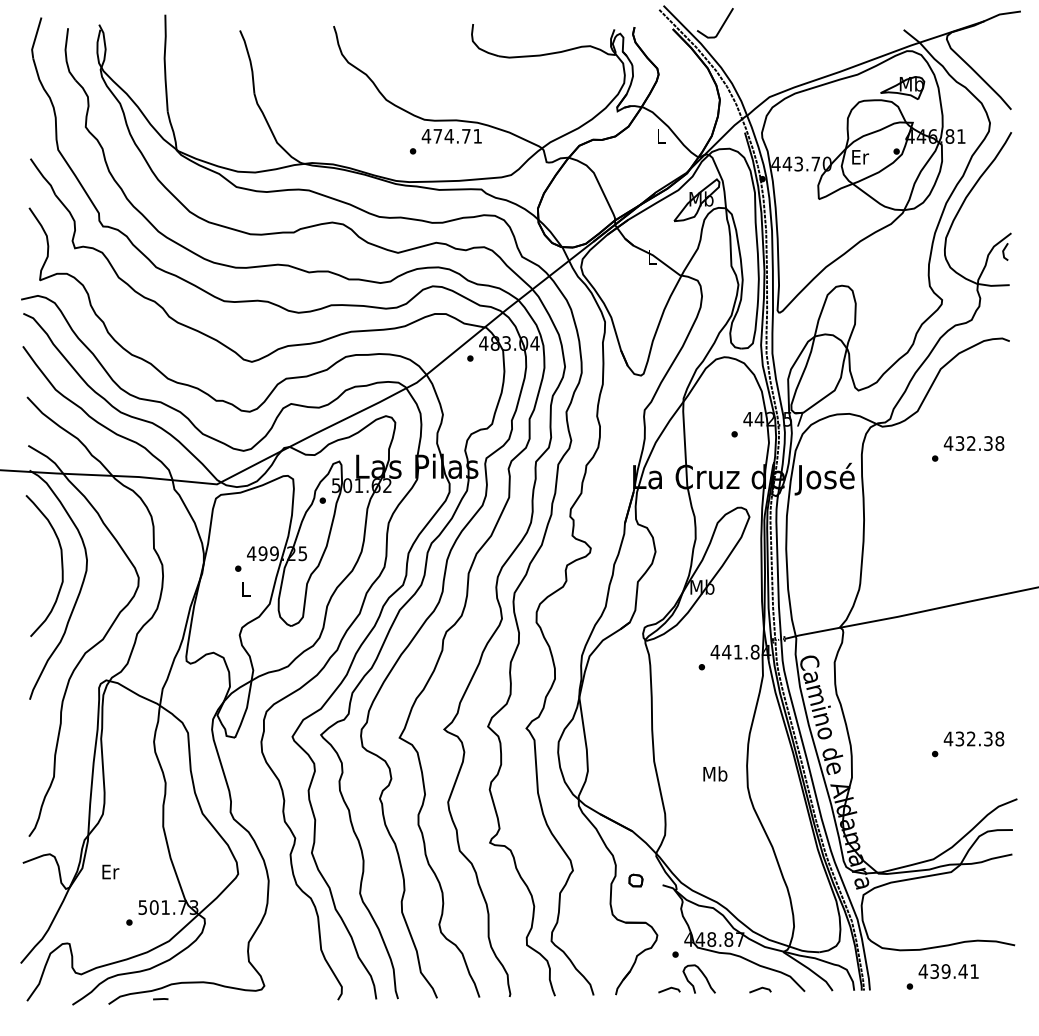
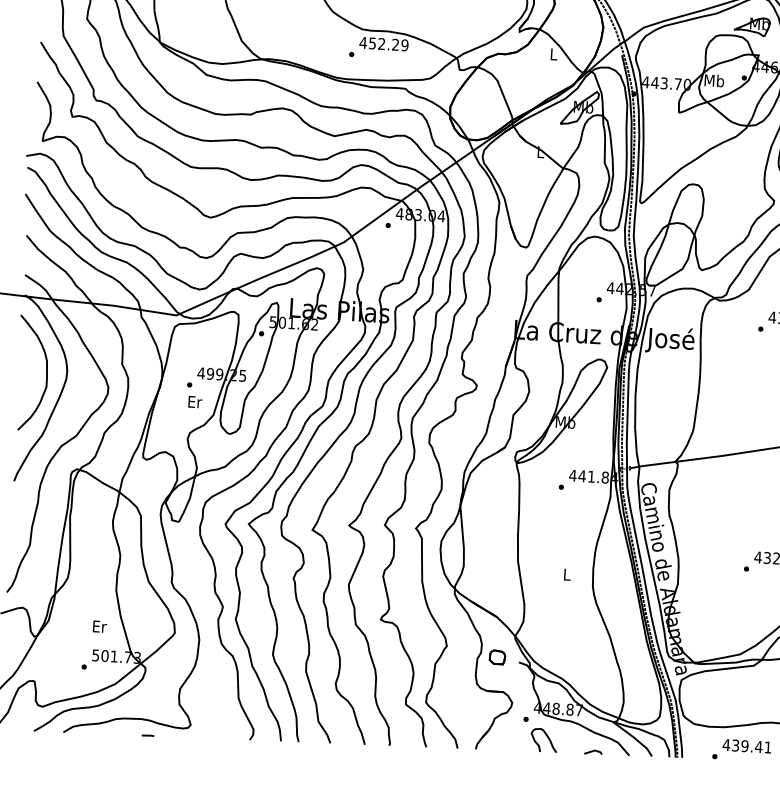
text: (457, 135) -> (388, 43), 474.71 -> 452.29
text: (860, 156) -> (714, 80), Er -> Mb
text: (246, 589) -> (195, 402), L -> Er
text: (715, 773) -> (567, 574), Mb -> L
text: (110, 871) -> (99, 626), moved
part: (635, 880) -> (497, 657), size x1.43
line: (669, 989) -> (519, 747), removed
line: (160, 999) -> (147, 735), moved

